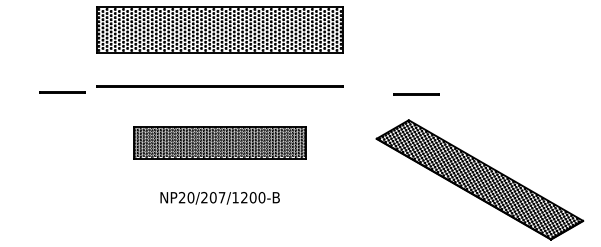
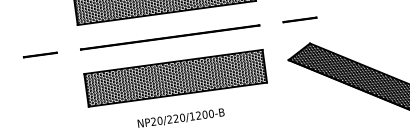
line: (62, 92) -> (40, 55), moved
line: (416, 94) -> (300, 20), moved
part: (219, 142) -> (175, 78), size x1.43
text: (217, 197) -> (179, 118), NP20/207/1200-B -> NP20/220/1200-B

